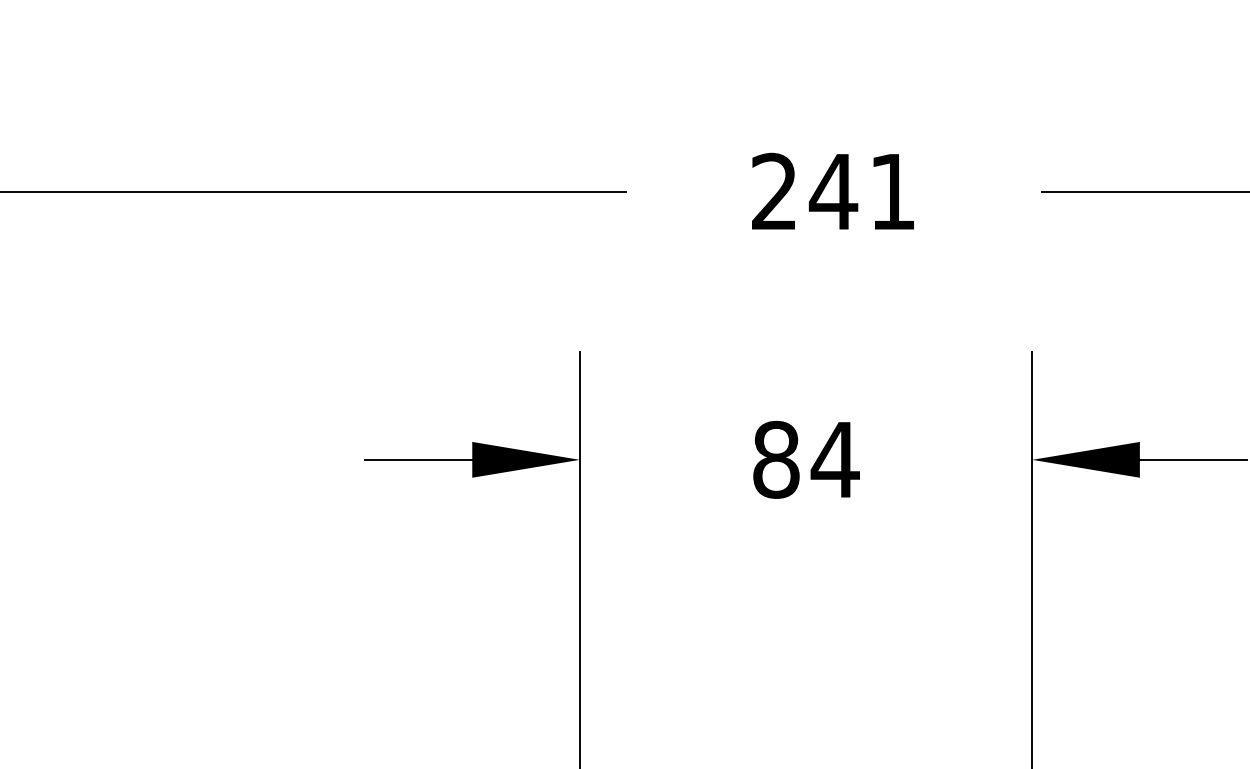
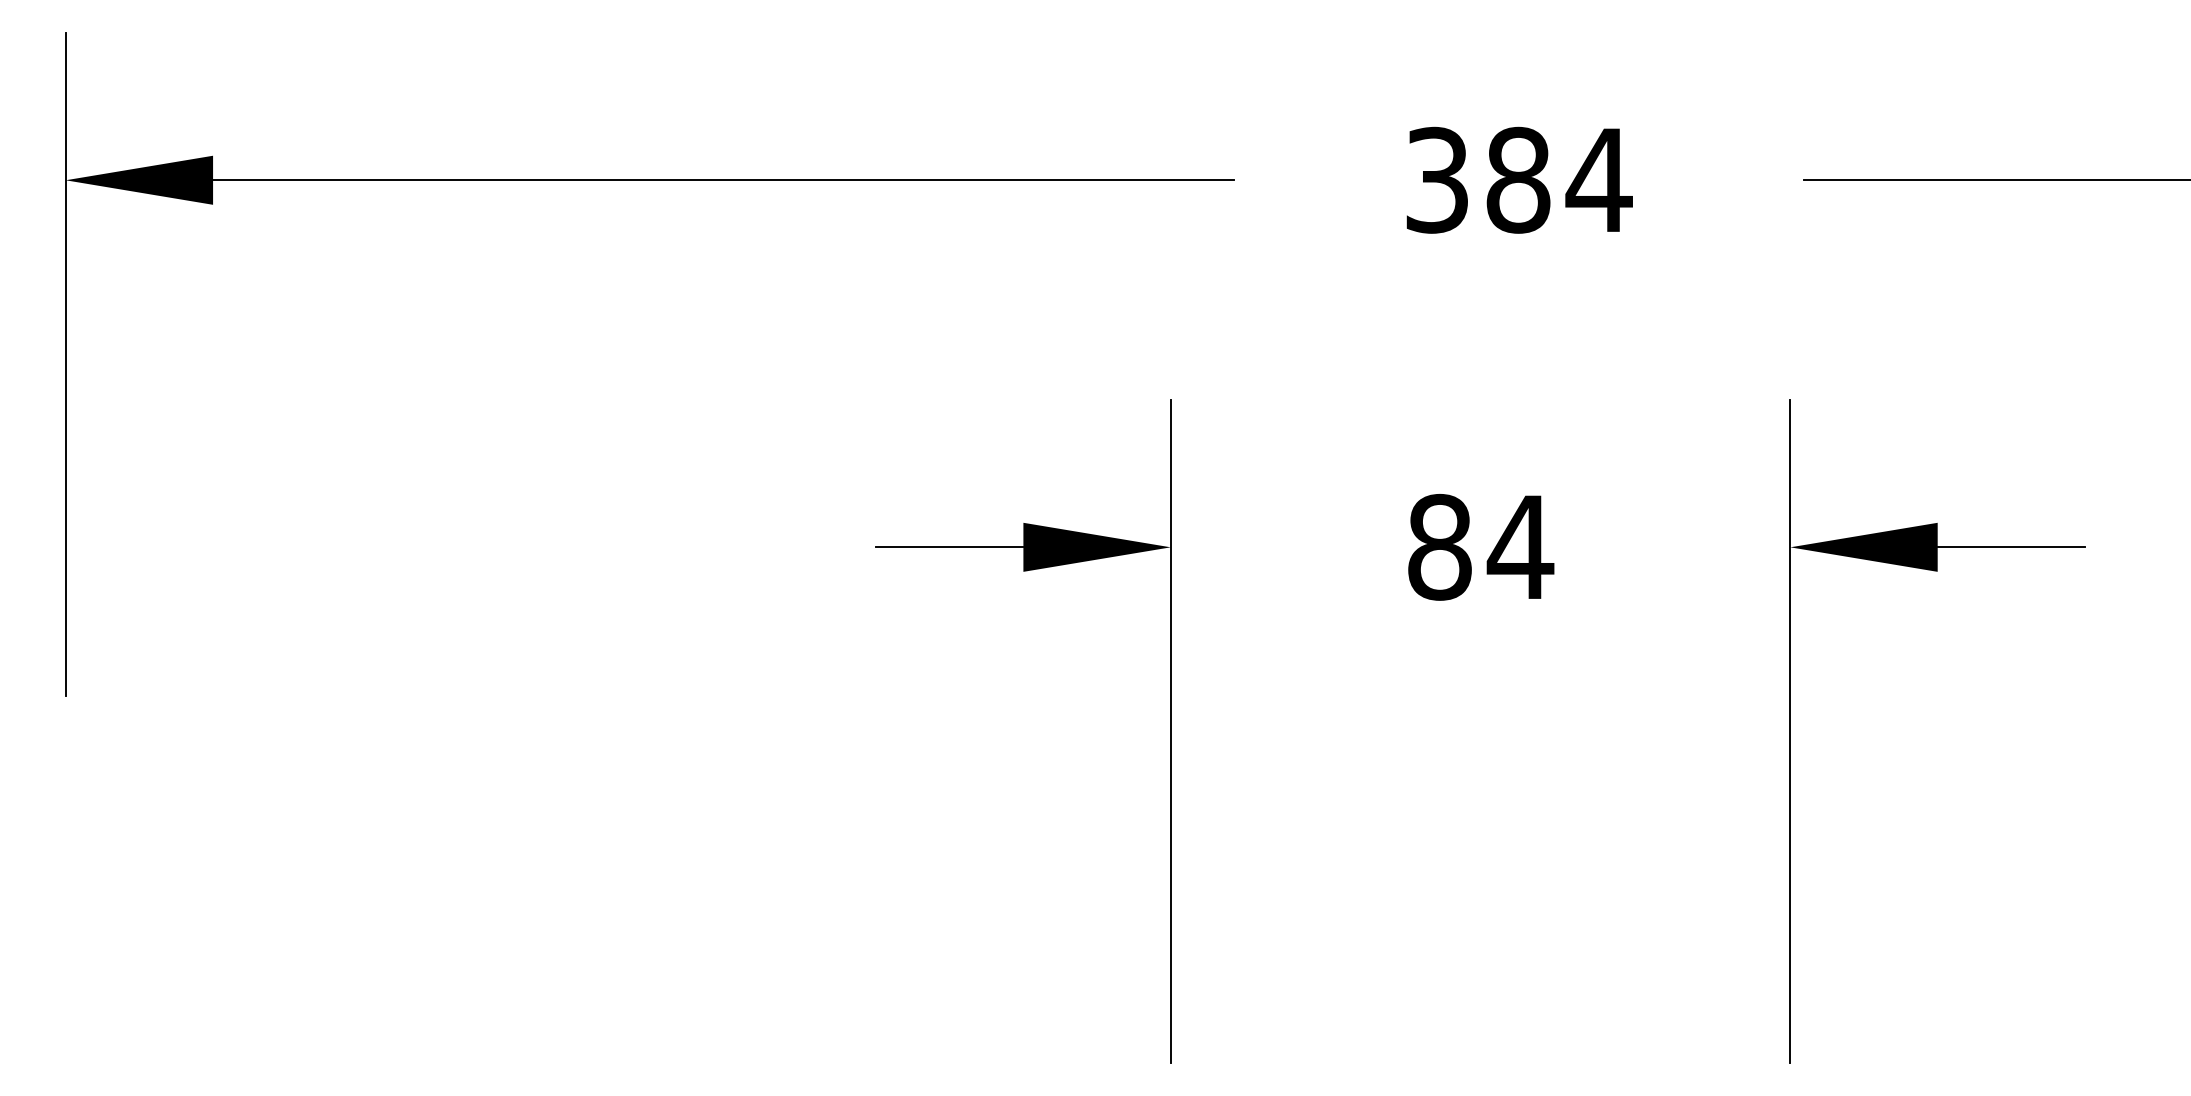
text: (834, 191) -> (1519, 179), 241 -> 384

